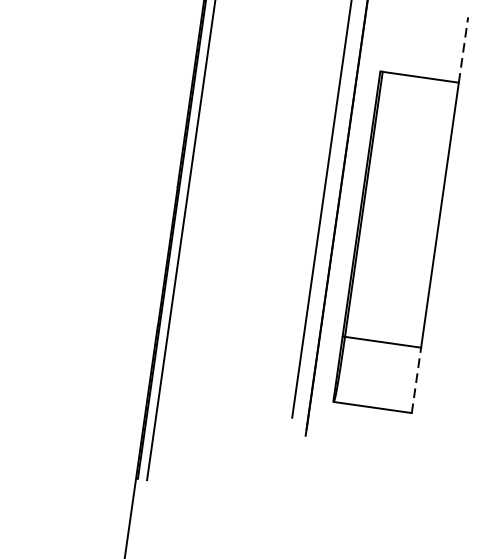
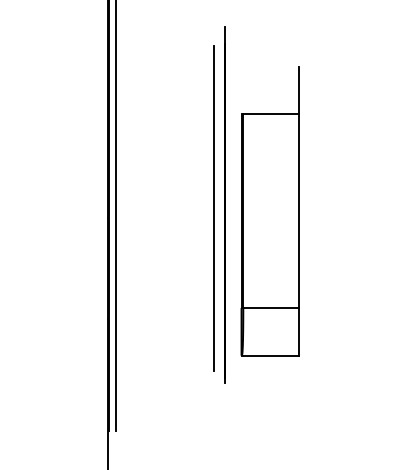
line: (462, 50) -> (298, 90), dashed -> solid
line: (415, 379) -> (298, 331), dashed -> solid

